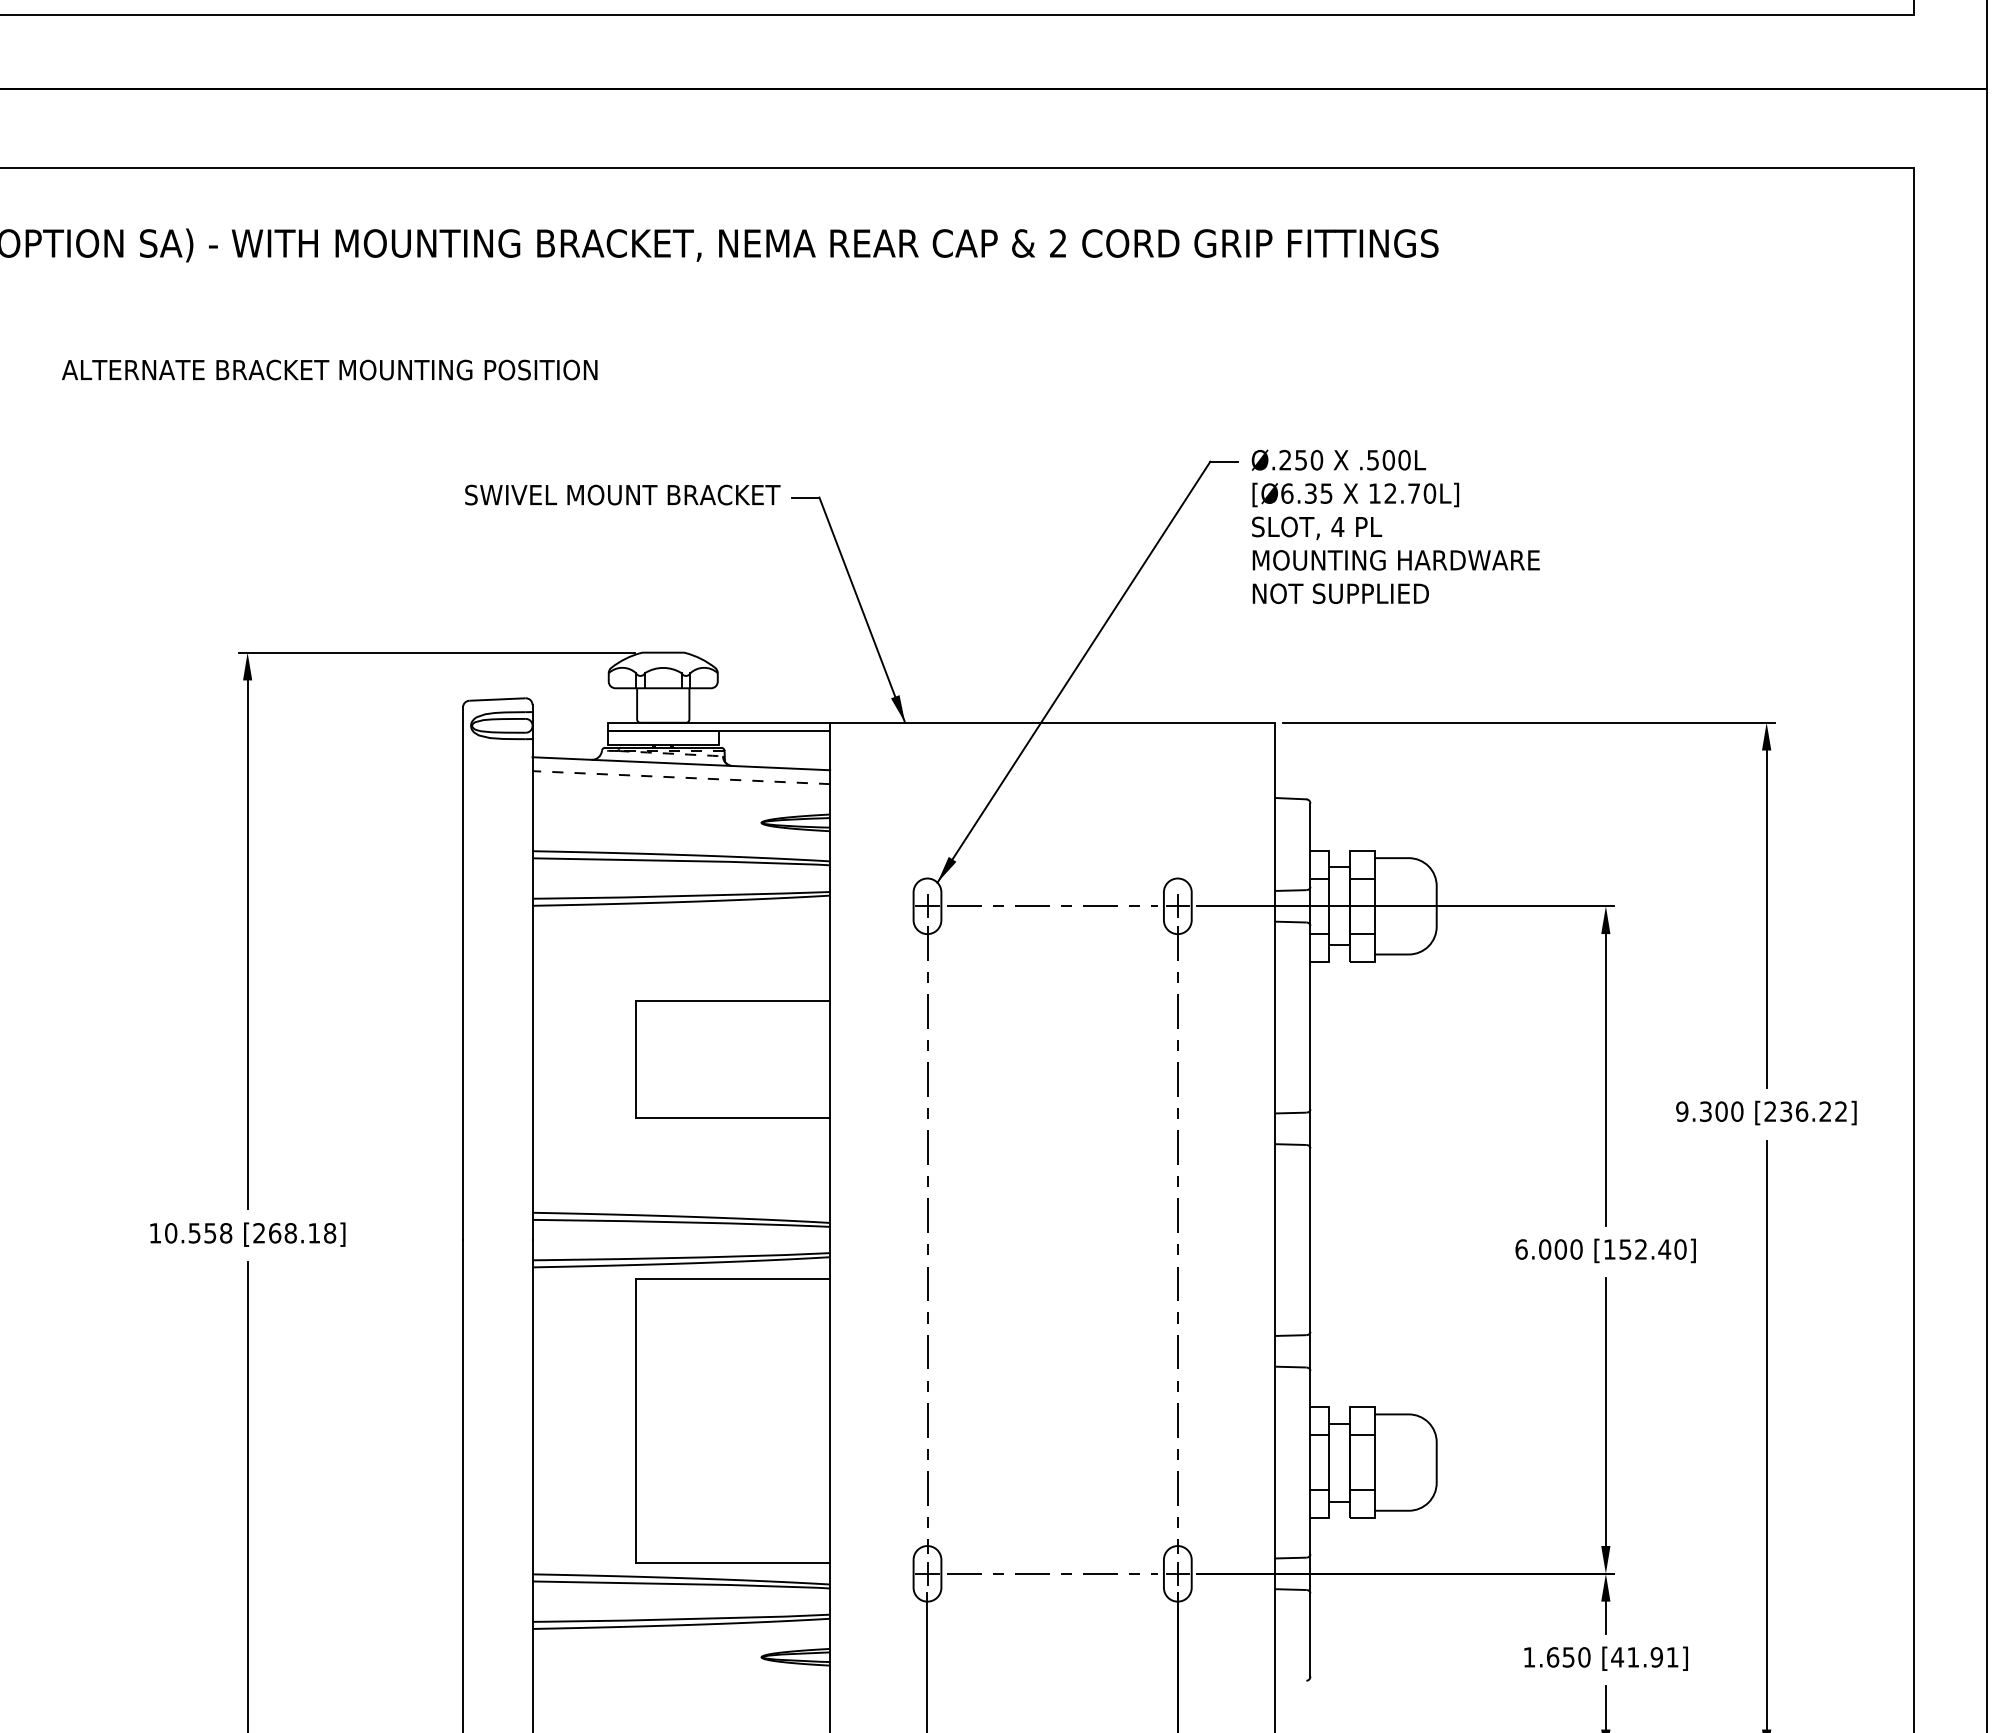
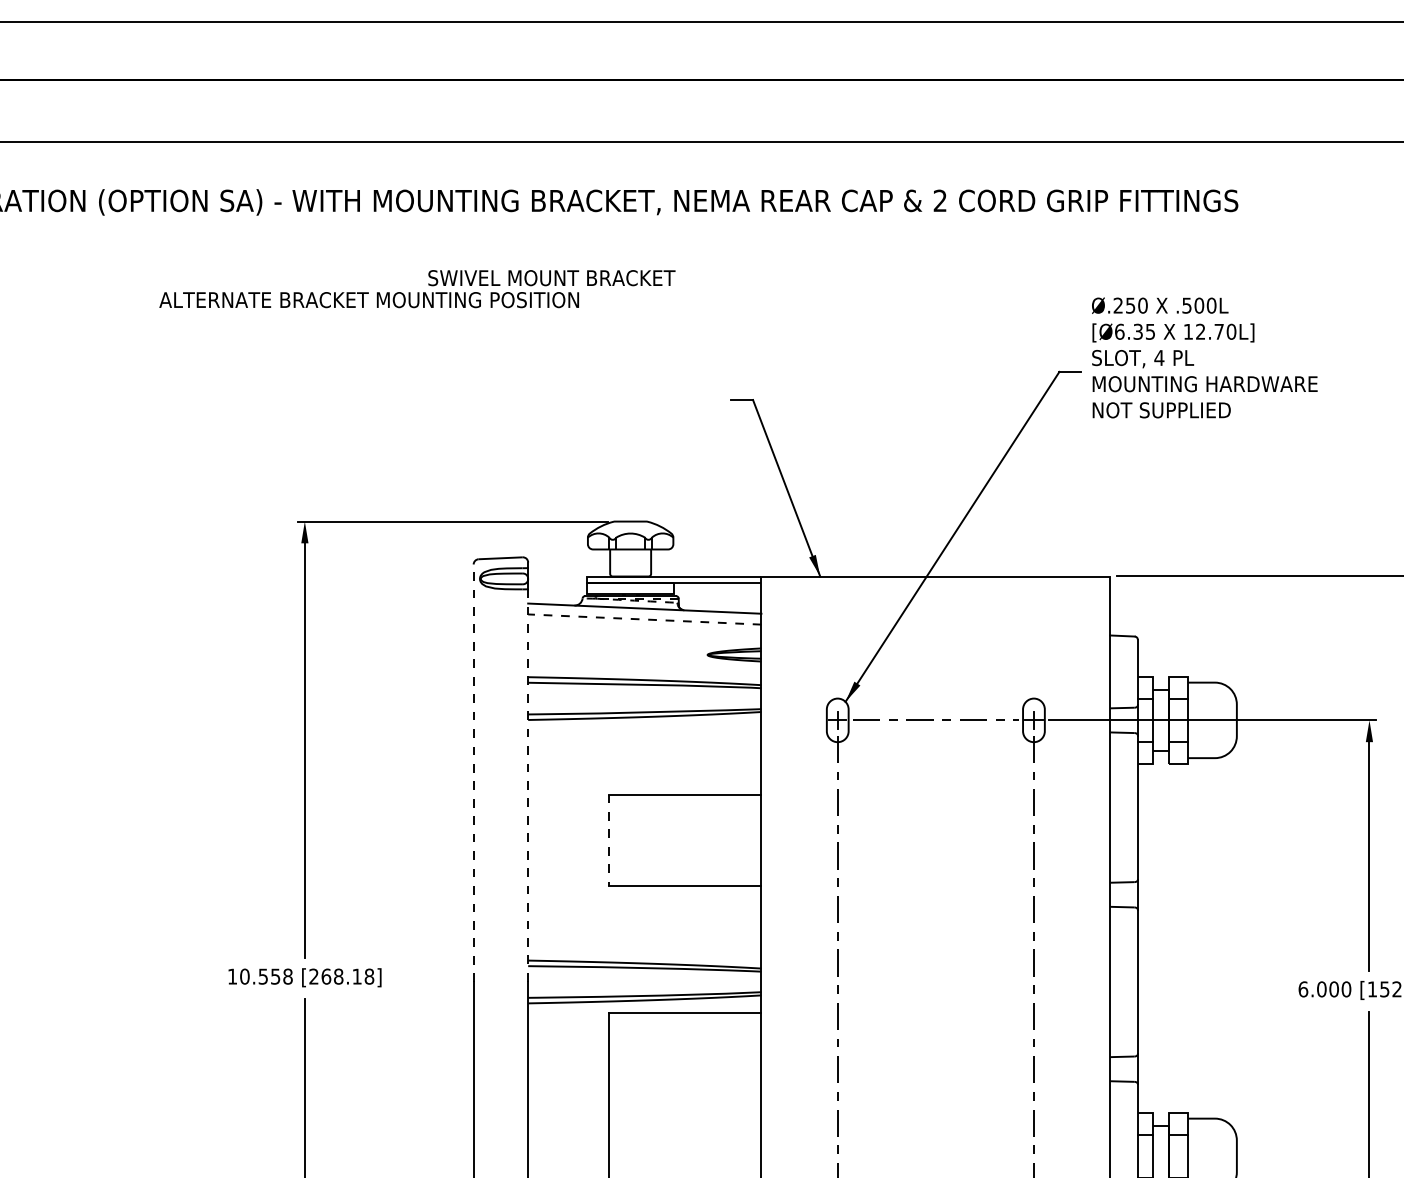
text: (622, 494) -> (551, 277), moved
text: (1395, 526) -> (1204, 357), moved
line: (463, 973) -> (474, 773), solid -> dashed
line: (532, 989) -> (528, 785), solid -> dashed
line: (635, 1059) -> (608, 840), solid -> dashed

